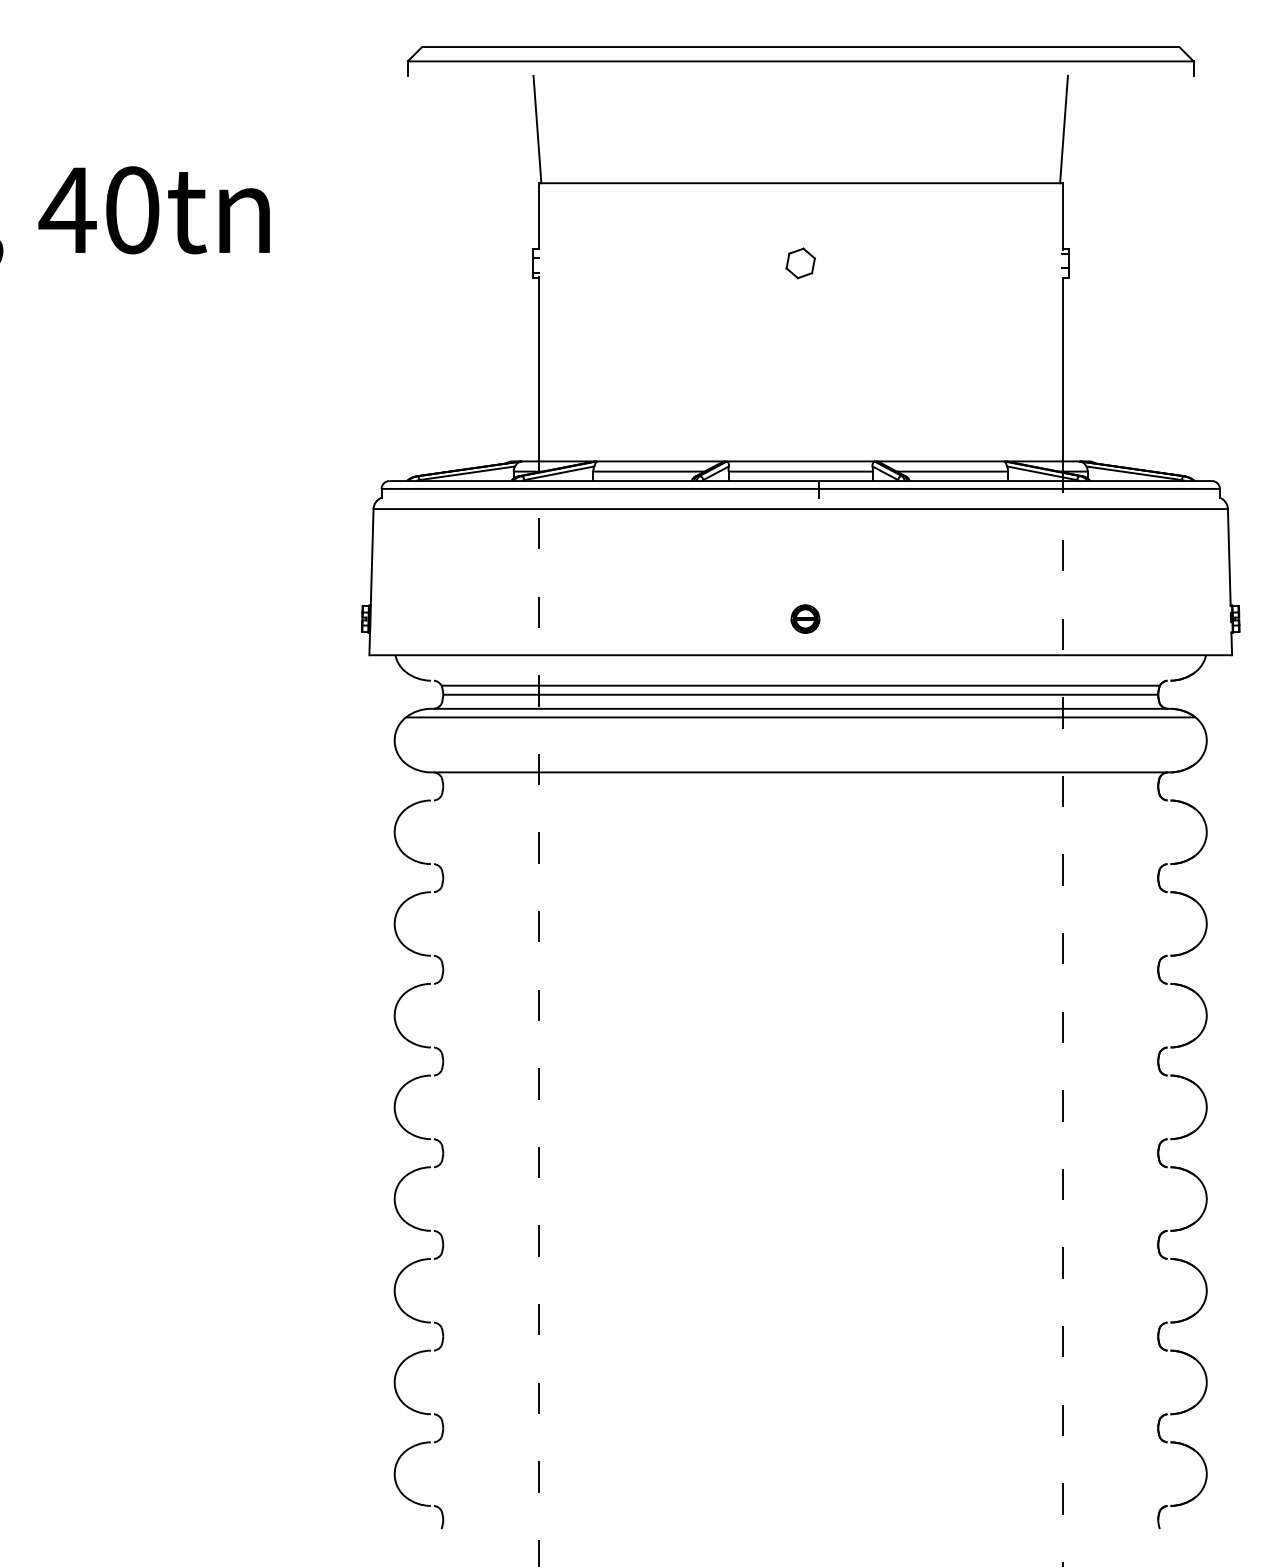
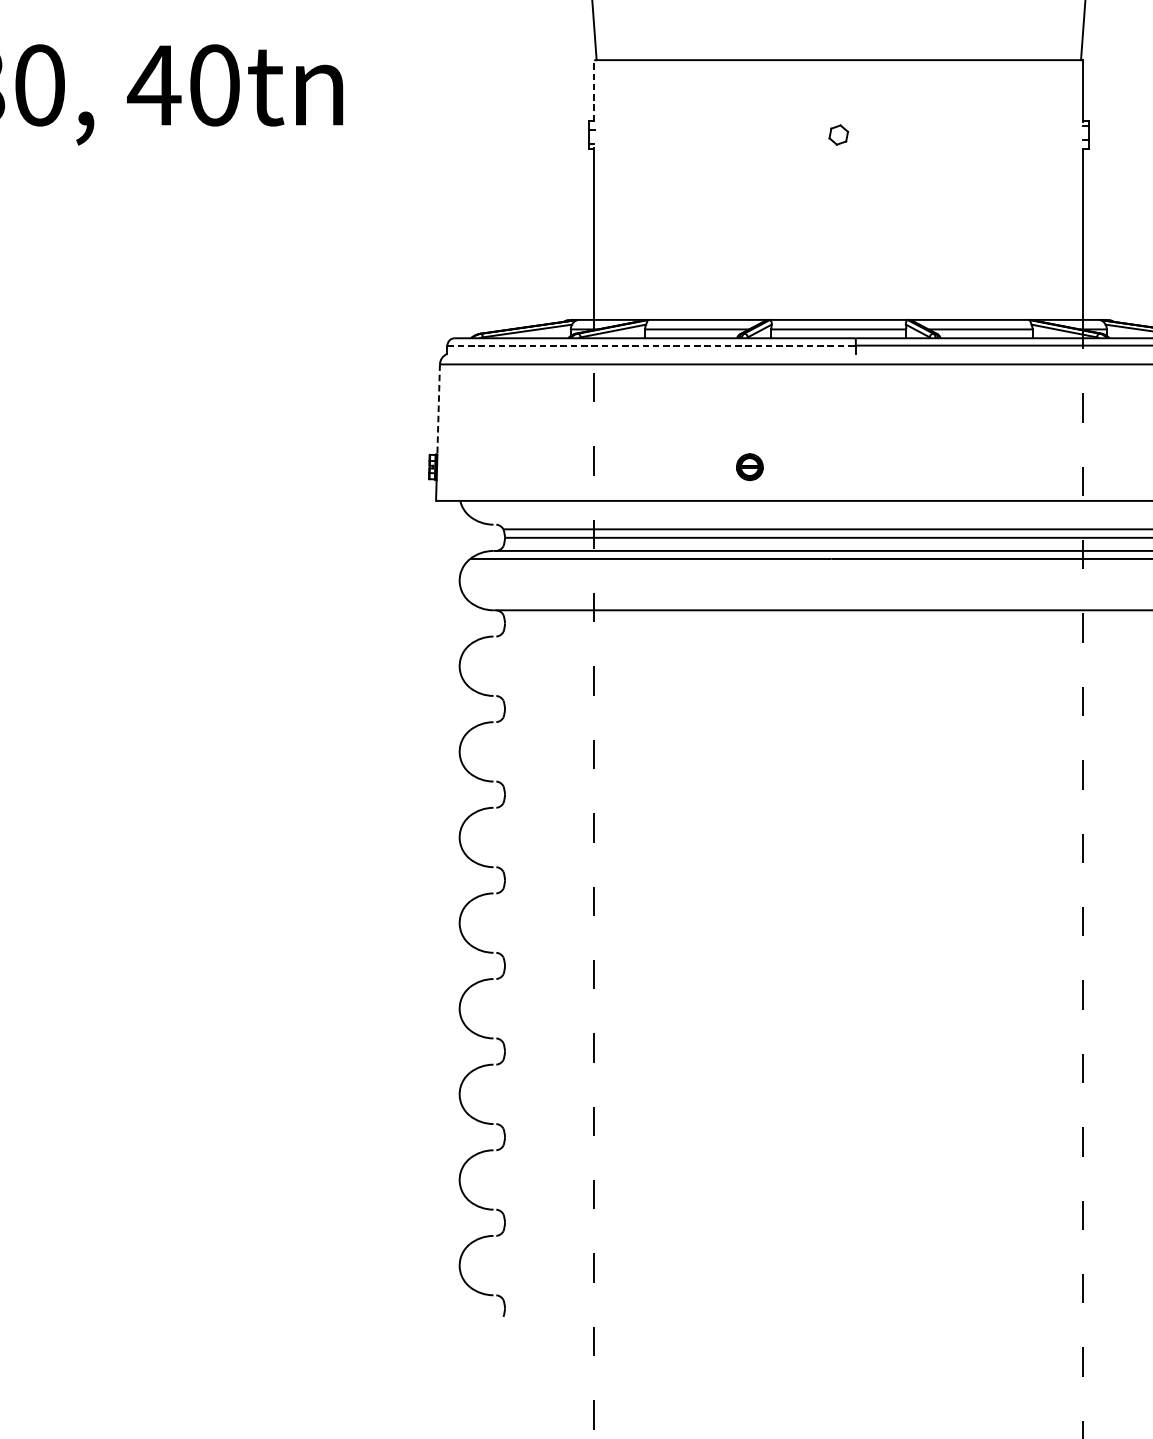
line: (538, 215) -> (593, 90), solid -> dashed
part: (800, 263) -> (838, 135), size x0.7
arc: (592, 488) -> (644, 345), solid -> dashed
line: (372, 557) -> (438, 409), solid -> dashed
part: (805, 618) -> (749, 466), moved

